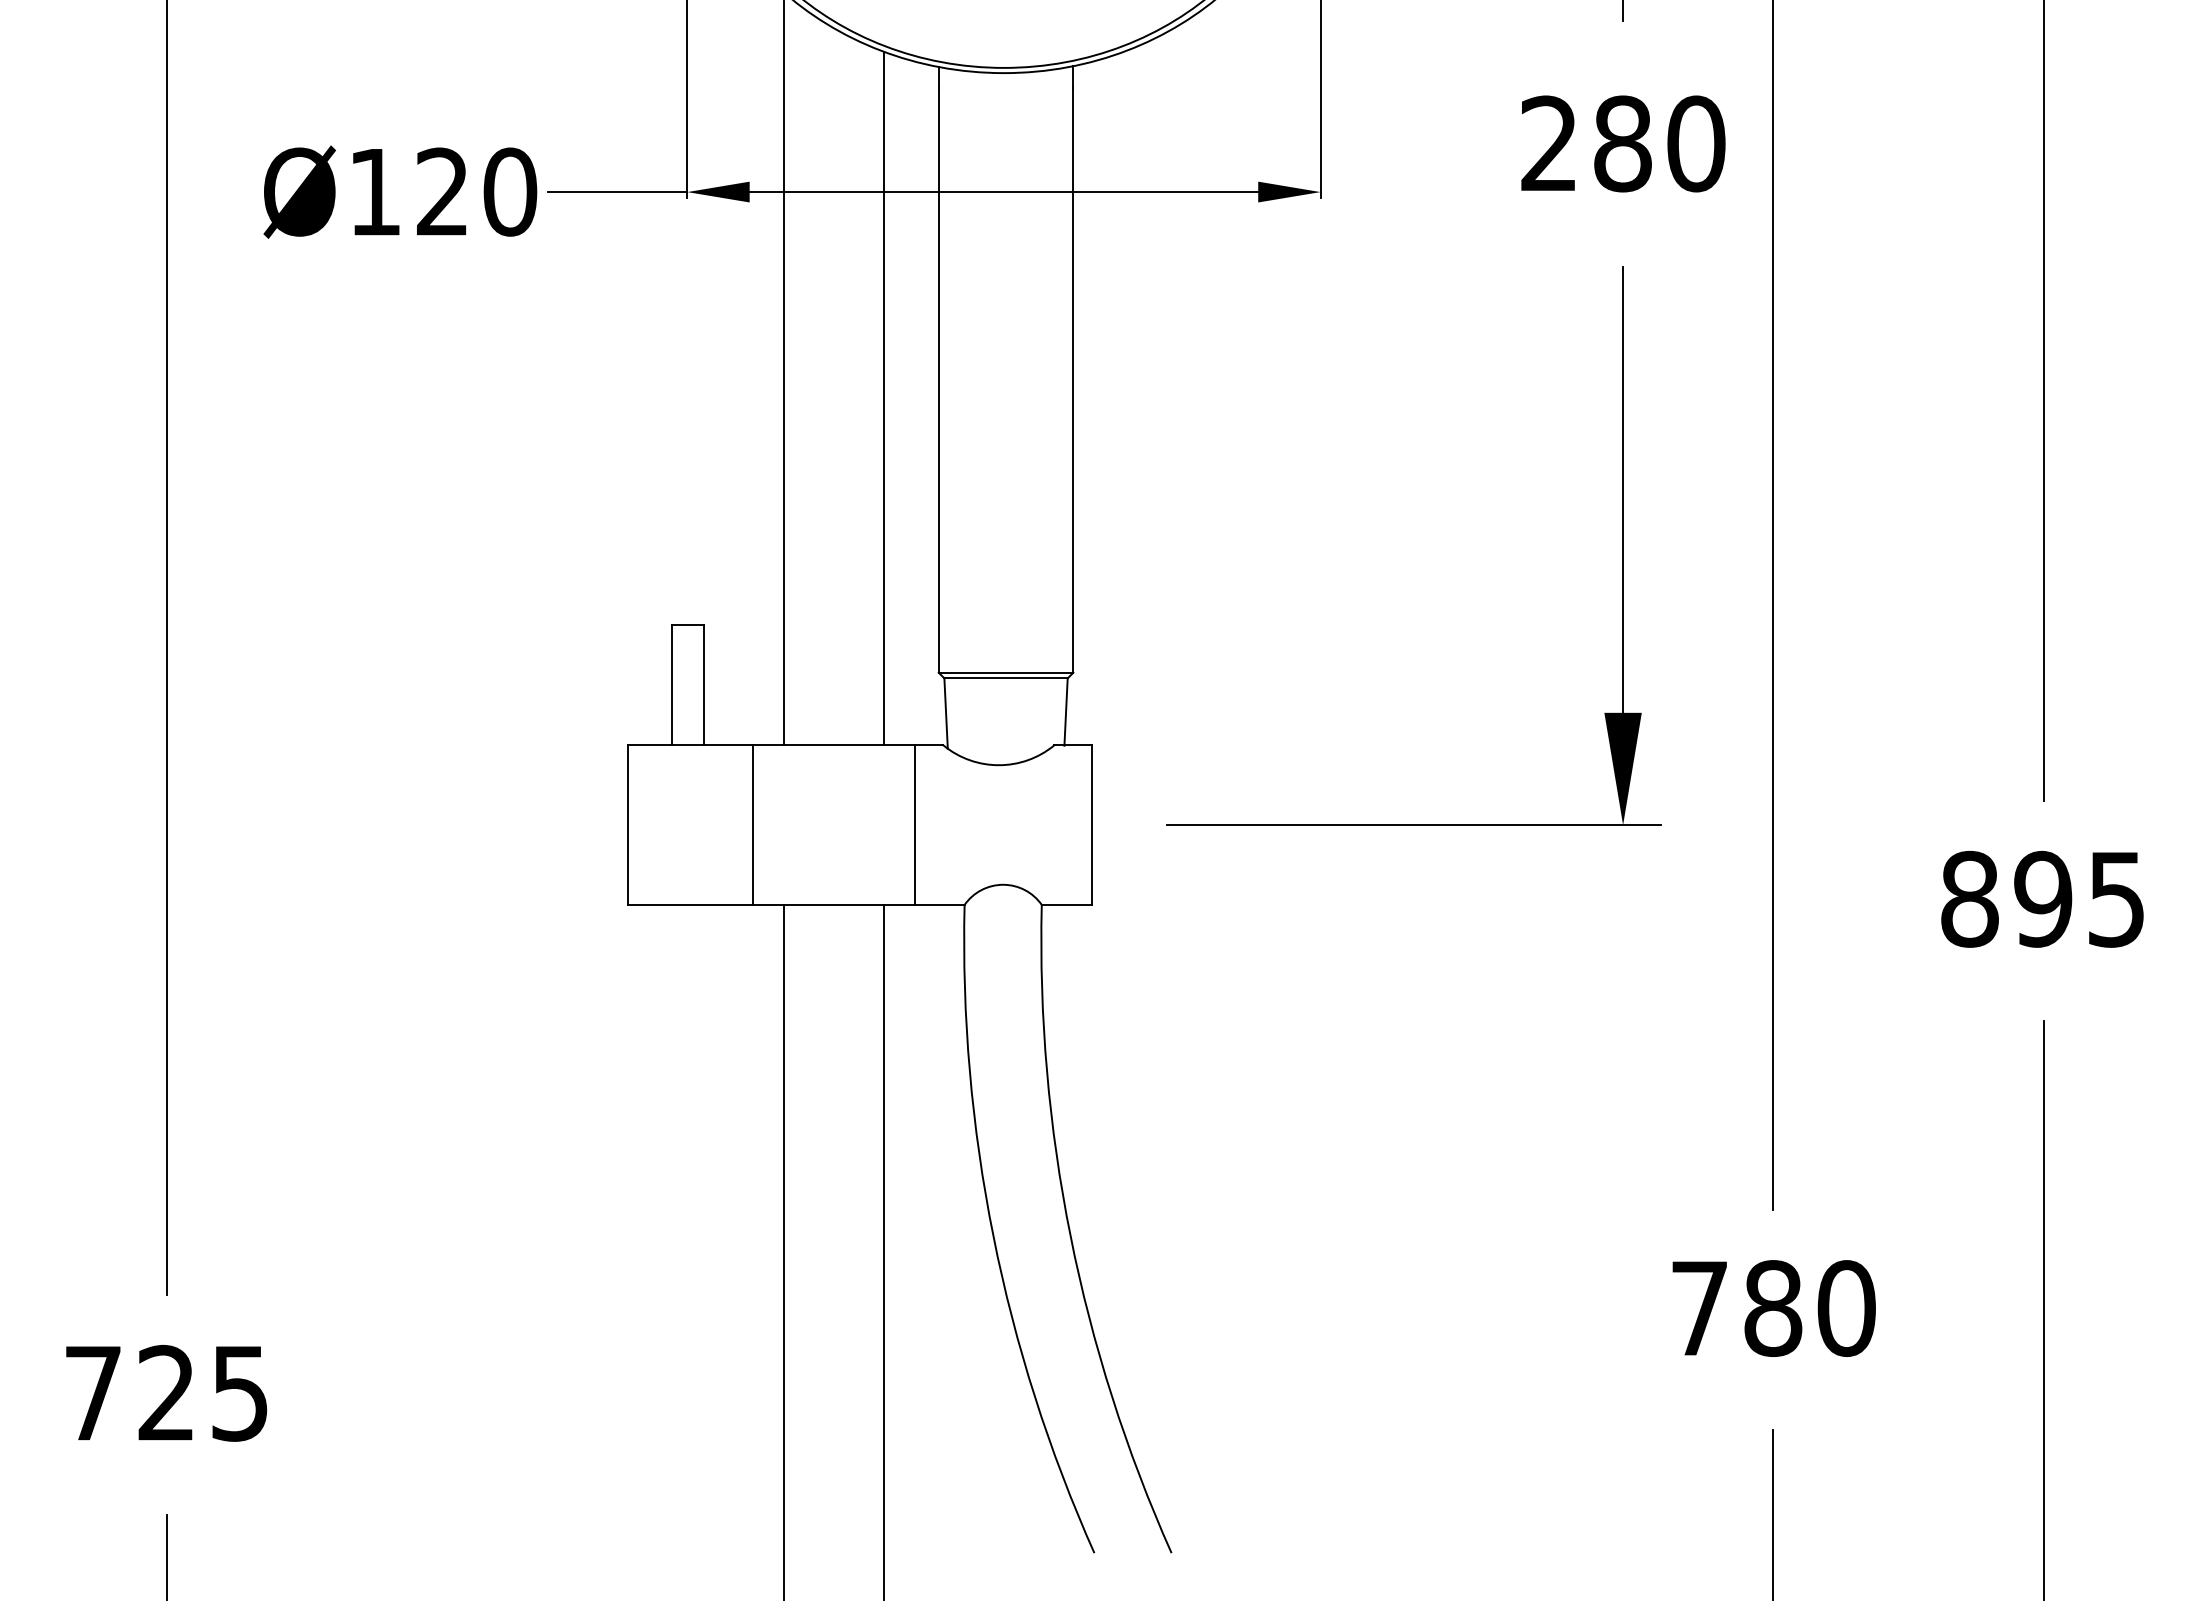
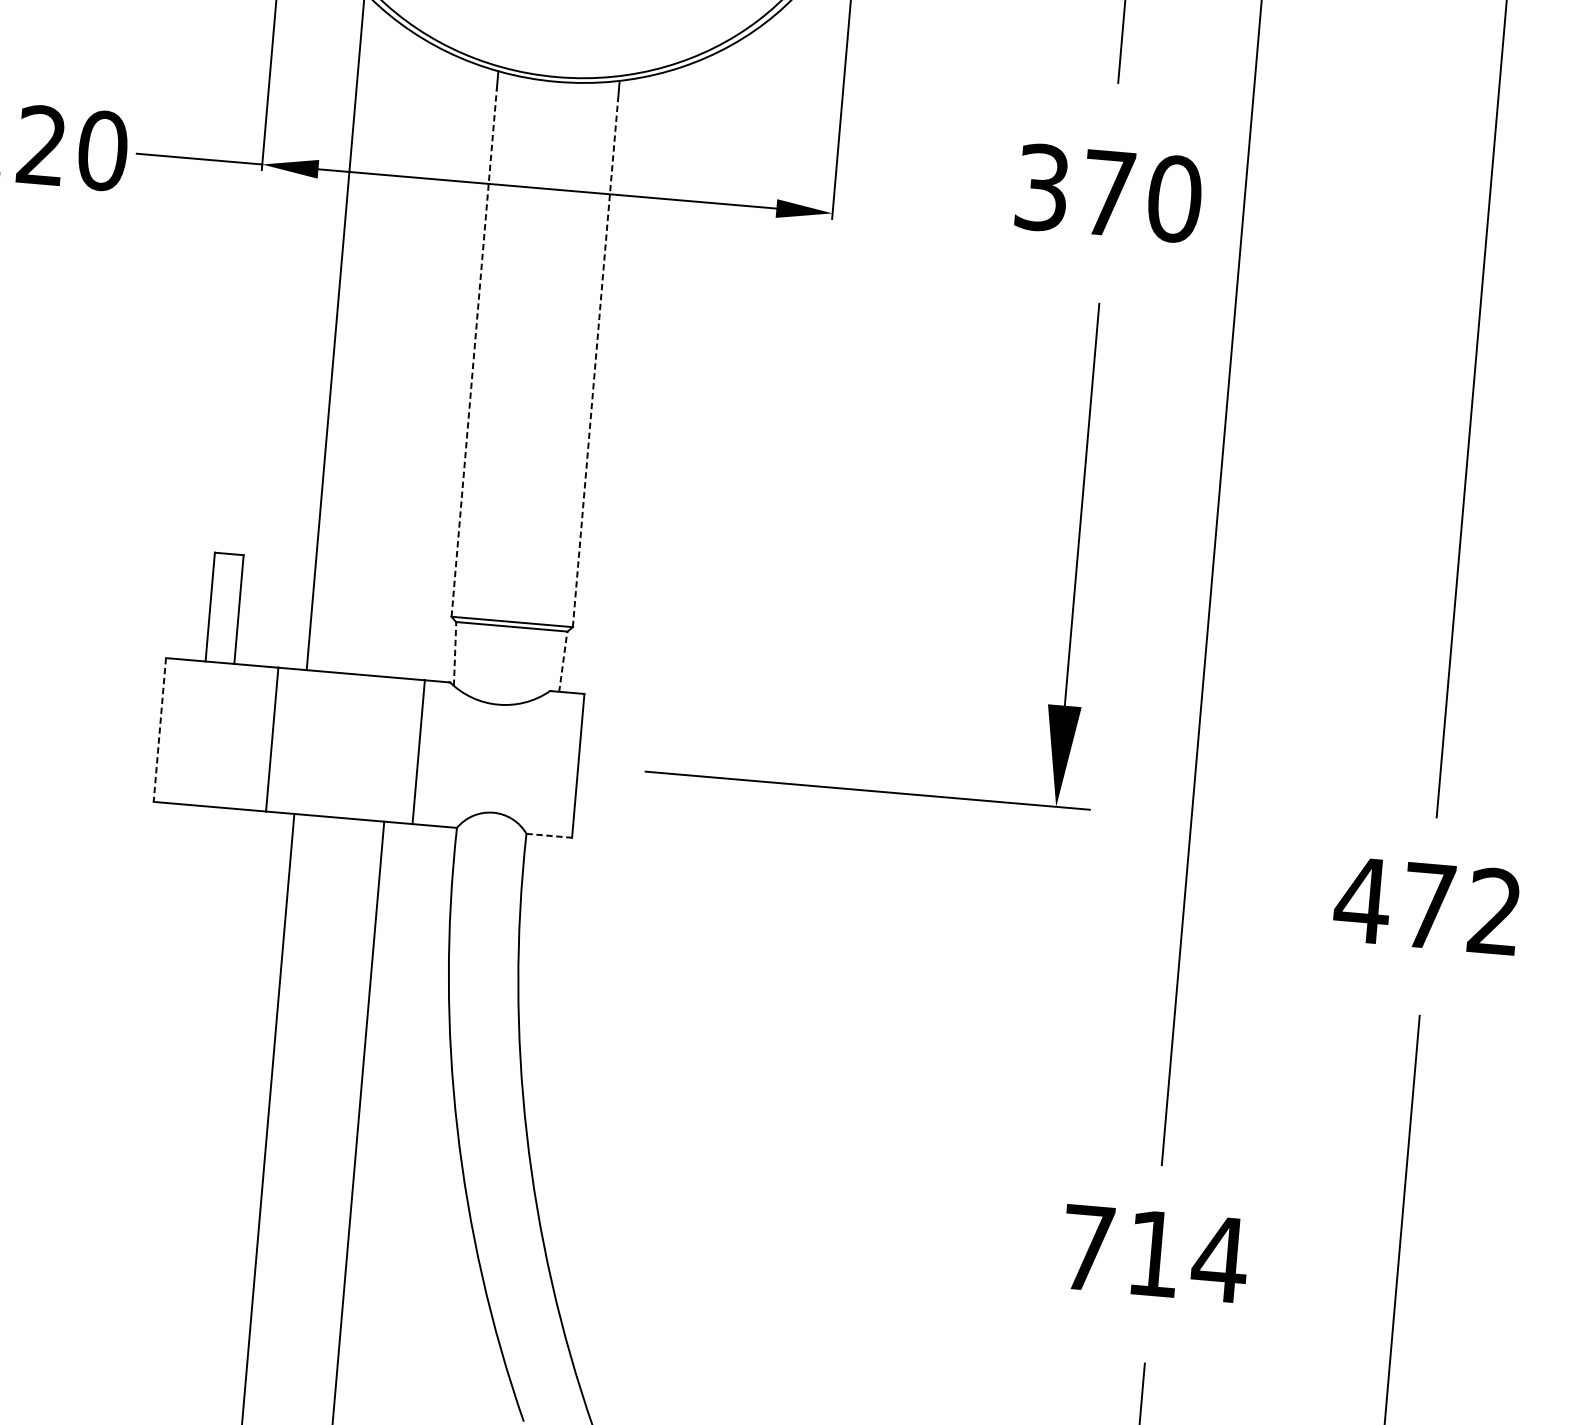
text: (1586, 143) -> (1075, 190), 280 -> 370
line: (938, 380) -> (473, 353), solid -> dashed
line: (1073, 380) -> (595, 363), solid -> dashed
line: (883, 398) -> (423, 365), removed
line: (1066, 711) -> (563, 661), solid -> dashed
line: (946, 712) -> (455, 653), solid -> dashed
line: (627, 825) -> (159, 730), solid -> dashed
text: (2041, 898) -> (1427, 905), 895 -> 472
line: (1067, 904) -> (549, 835), solid -> dashed
text: (1810, 1308) -> (1187, 1256), 780 -> 714

